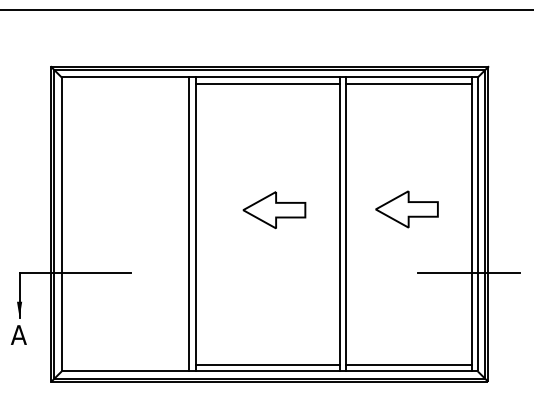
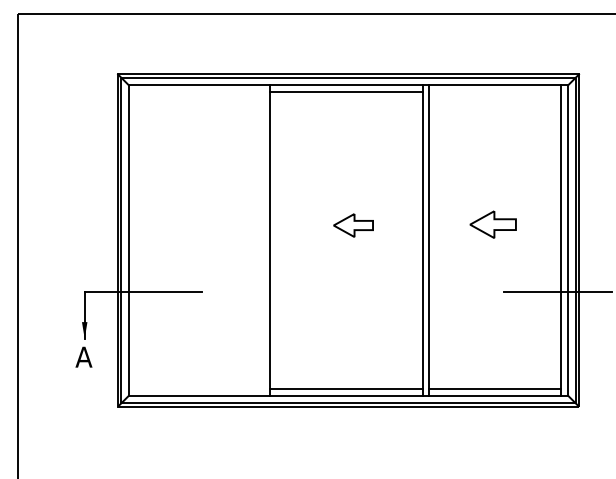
line: (409, 84) -> (495, 92), removed
part: (406, 209) -> (492, 224), size x0.7
part: (274, 210) -> (353, 225), size x0.6
line: (189, 224) -> (263, 240), removed

